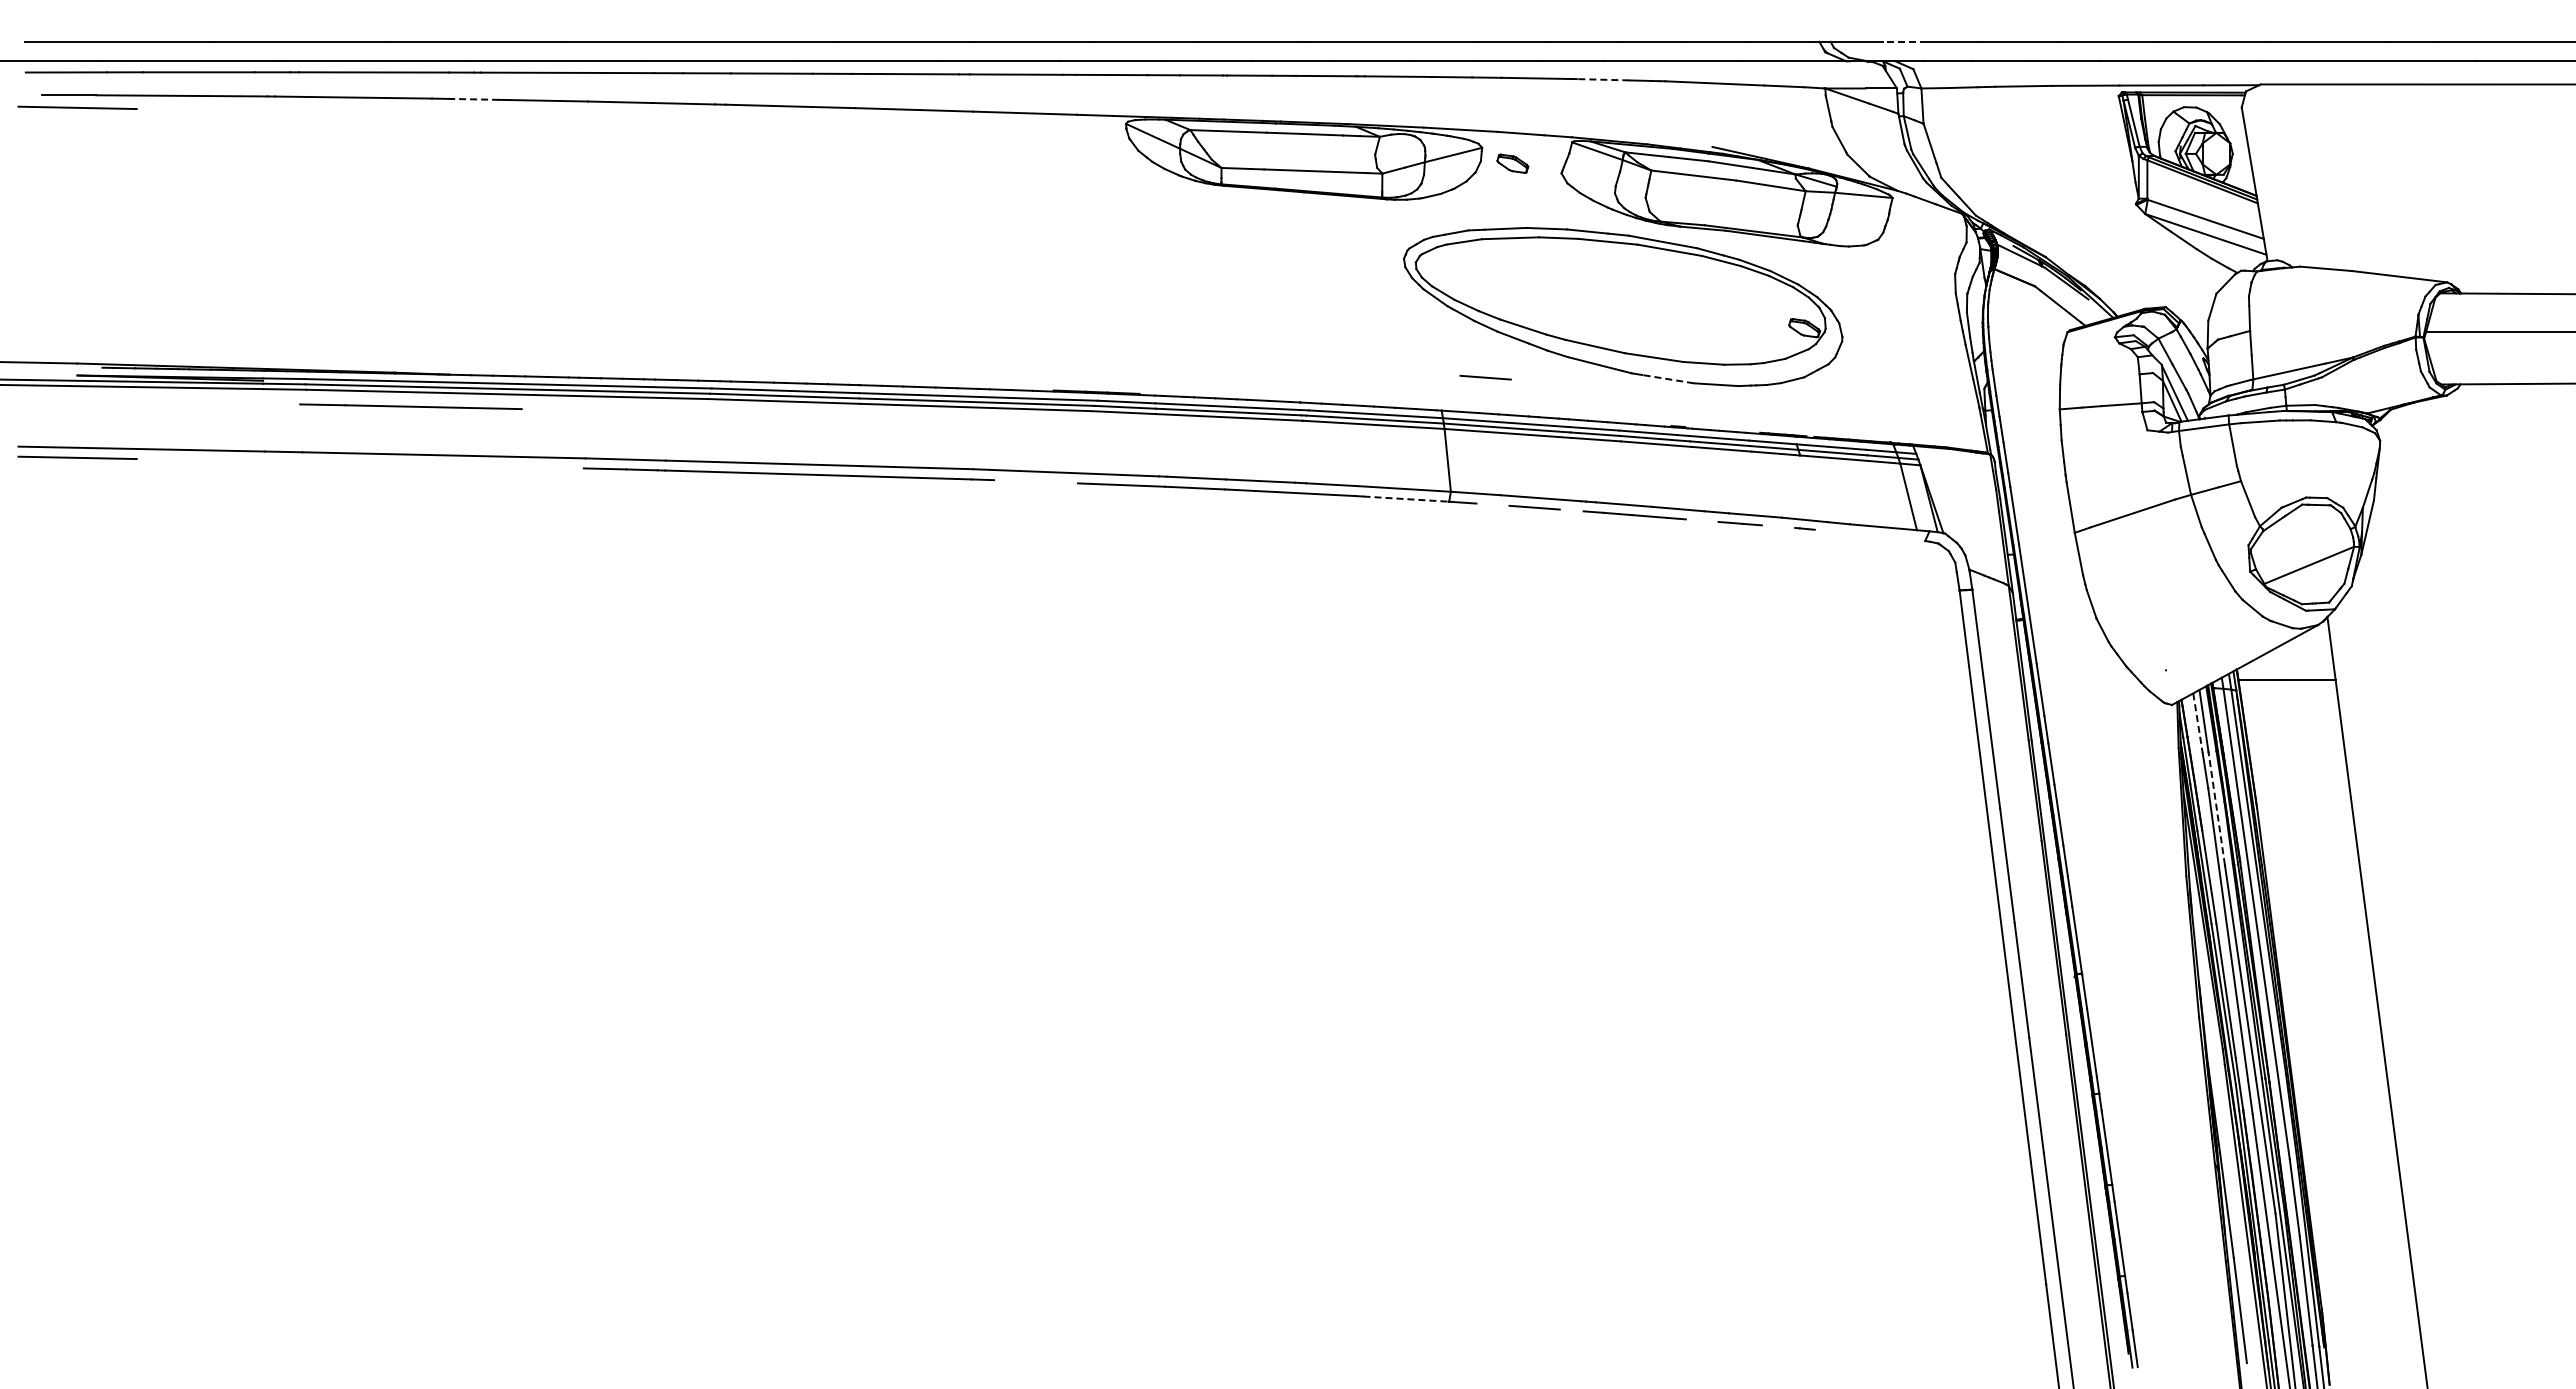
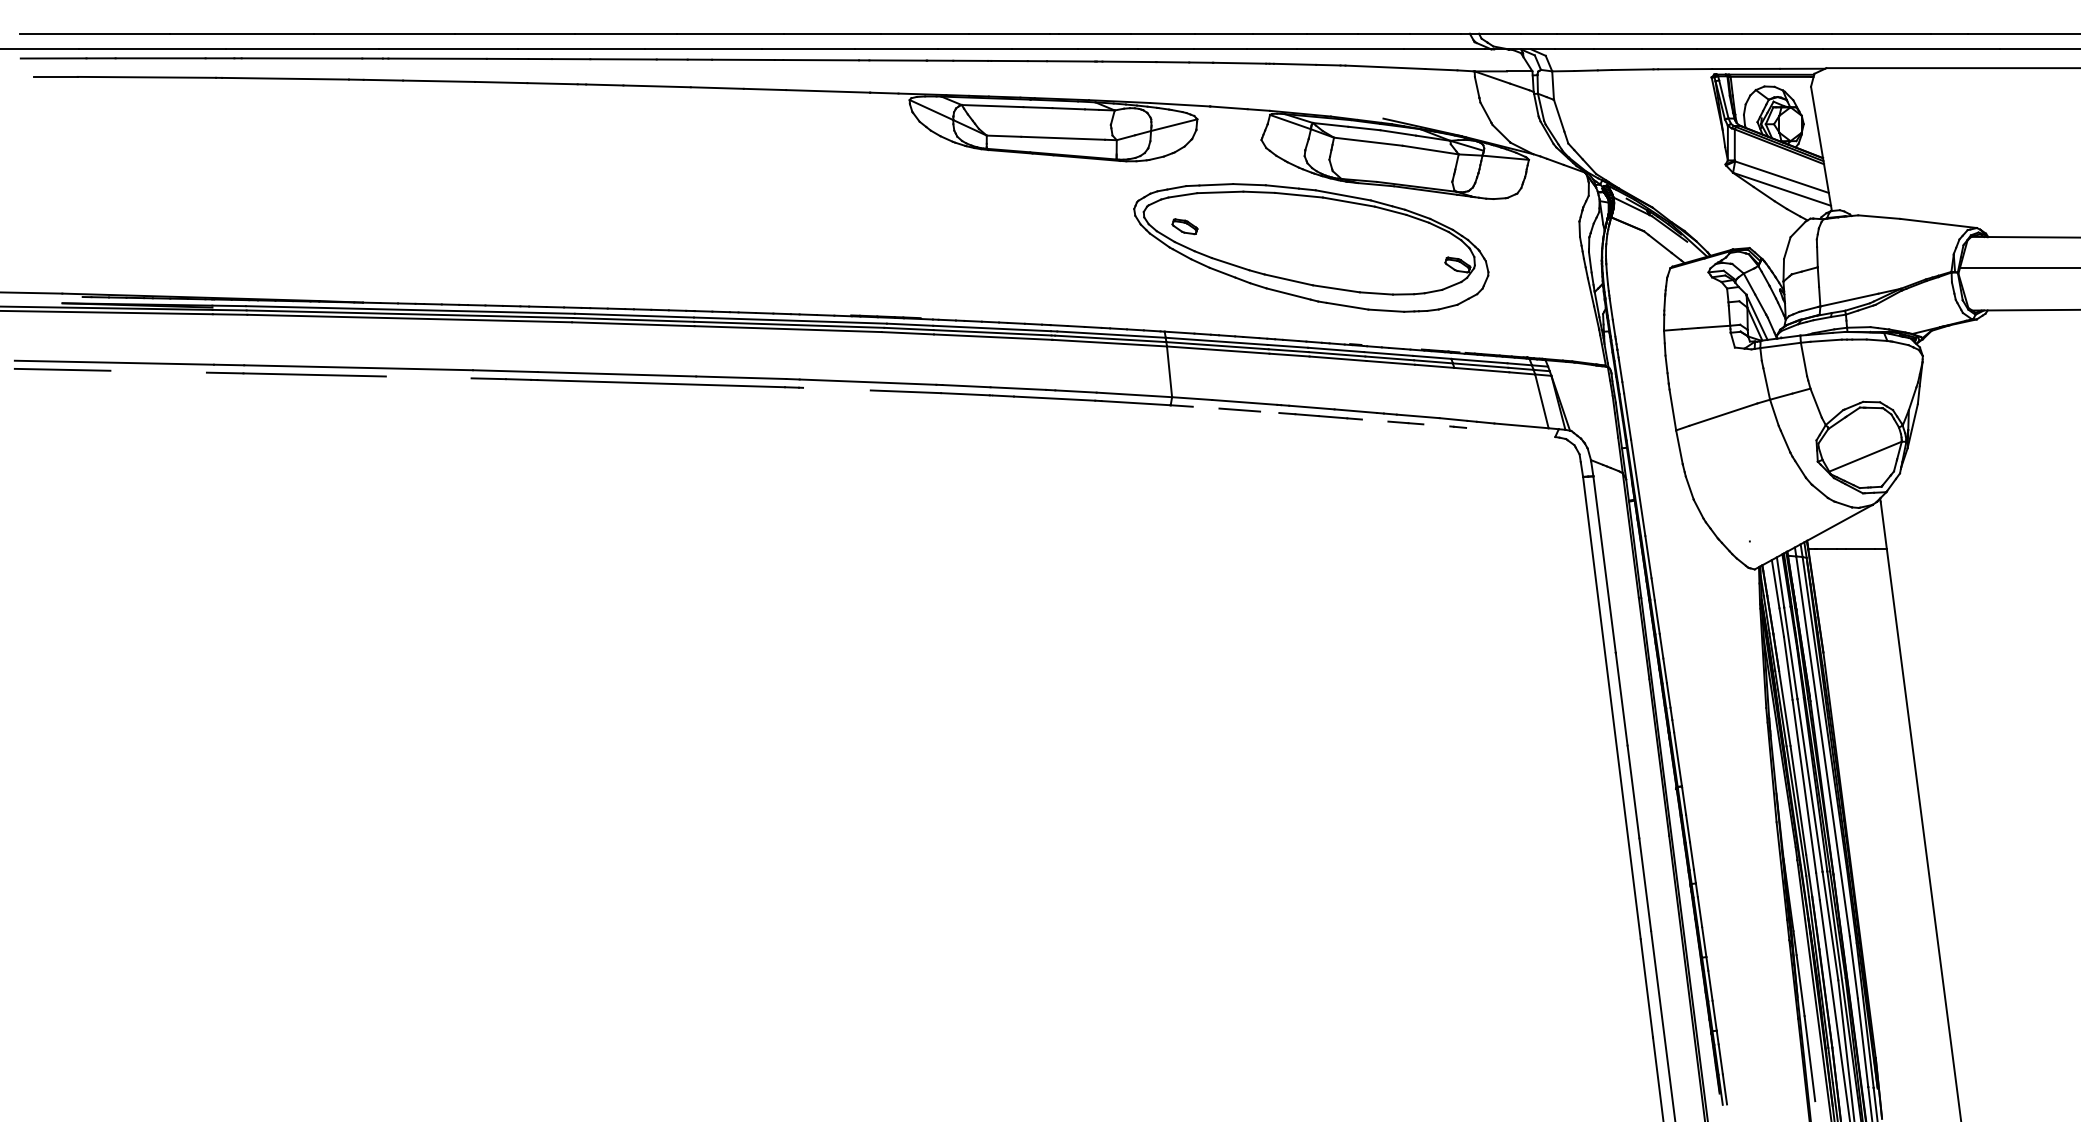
line: (1904, 41) -> (1538, 33), dashed -> solid
line: (1602, 79) -> (1294, 64), dashed -> solid
line: (474, 99) -> (383, 80), dashed -> solid
line: (77, 107) -> (62, 86), removed
part: (1512, 163) -> (1184, 226), moved
line: (1485, 377) -> (1200, 304), removed
line: (1667, 379) -> (1347, 306), dashed -> solid
line: (410, 406) -> (296, 374), moved
line: (1406, 499) -> (1136, 403), dashed -> solid
line: (2198, 723) -> (1776, 584), dashed -> solid
line: (2216, 808) -> (1790, 653), dashed -> solid

